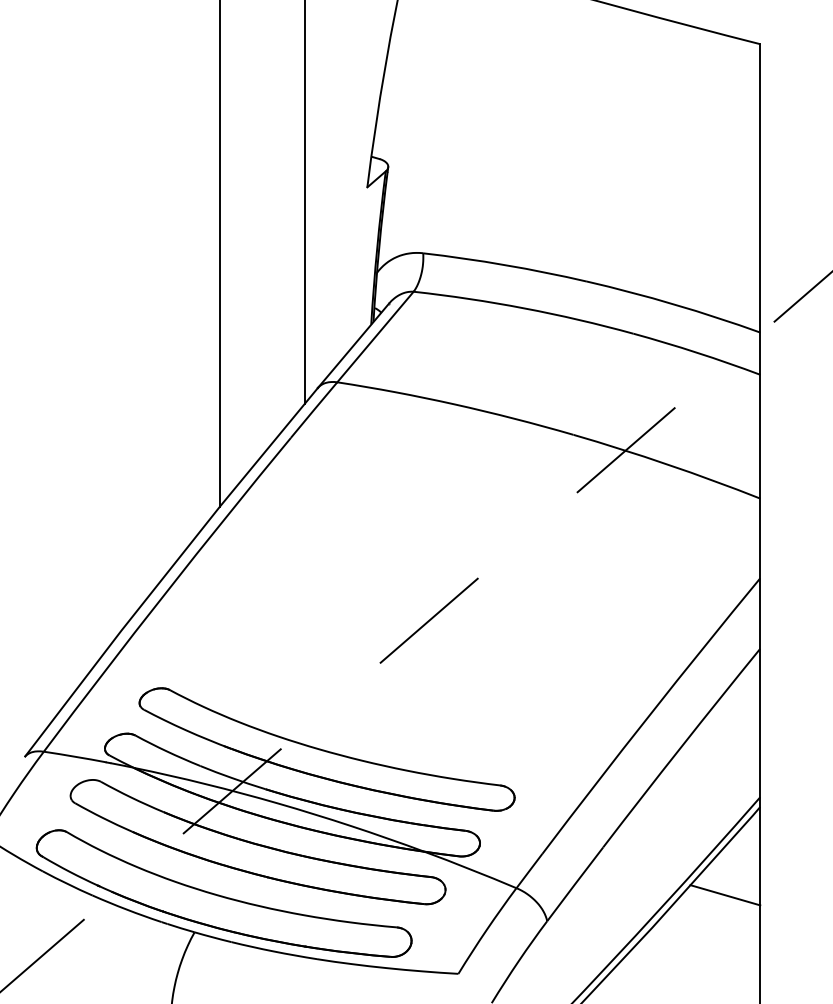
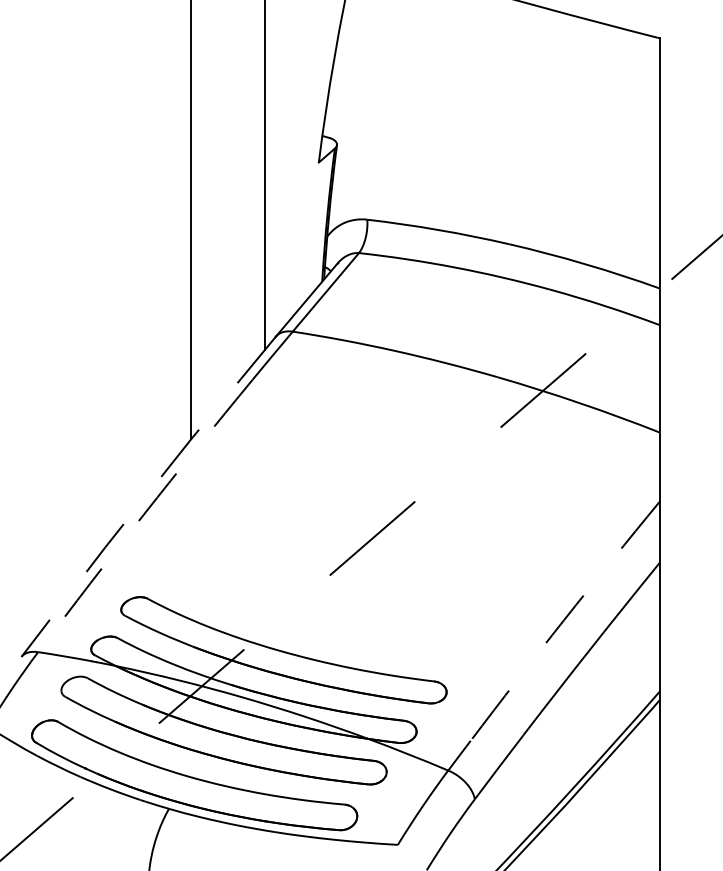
line: (168, 571) -> (146, 495), solid -> dashed
arc: (165, 593) -> (143, 514), solid -> dashed
arc: (649, 715) -> (563, 620), solid -> dashed
line: (725, 895) -> (629, 776), removed

